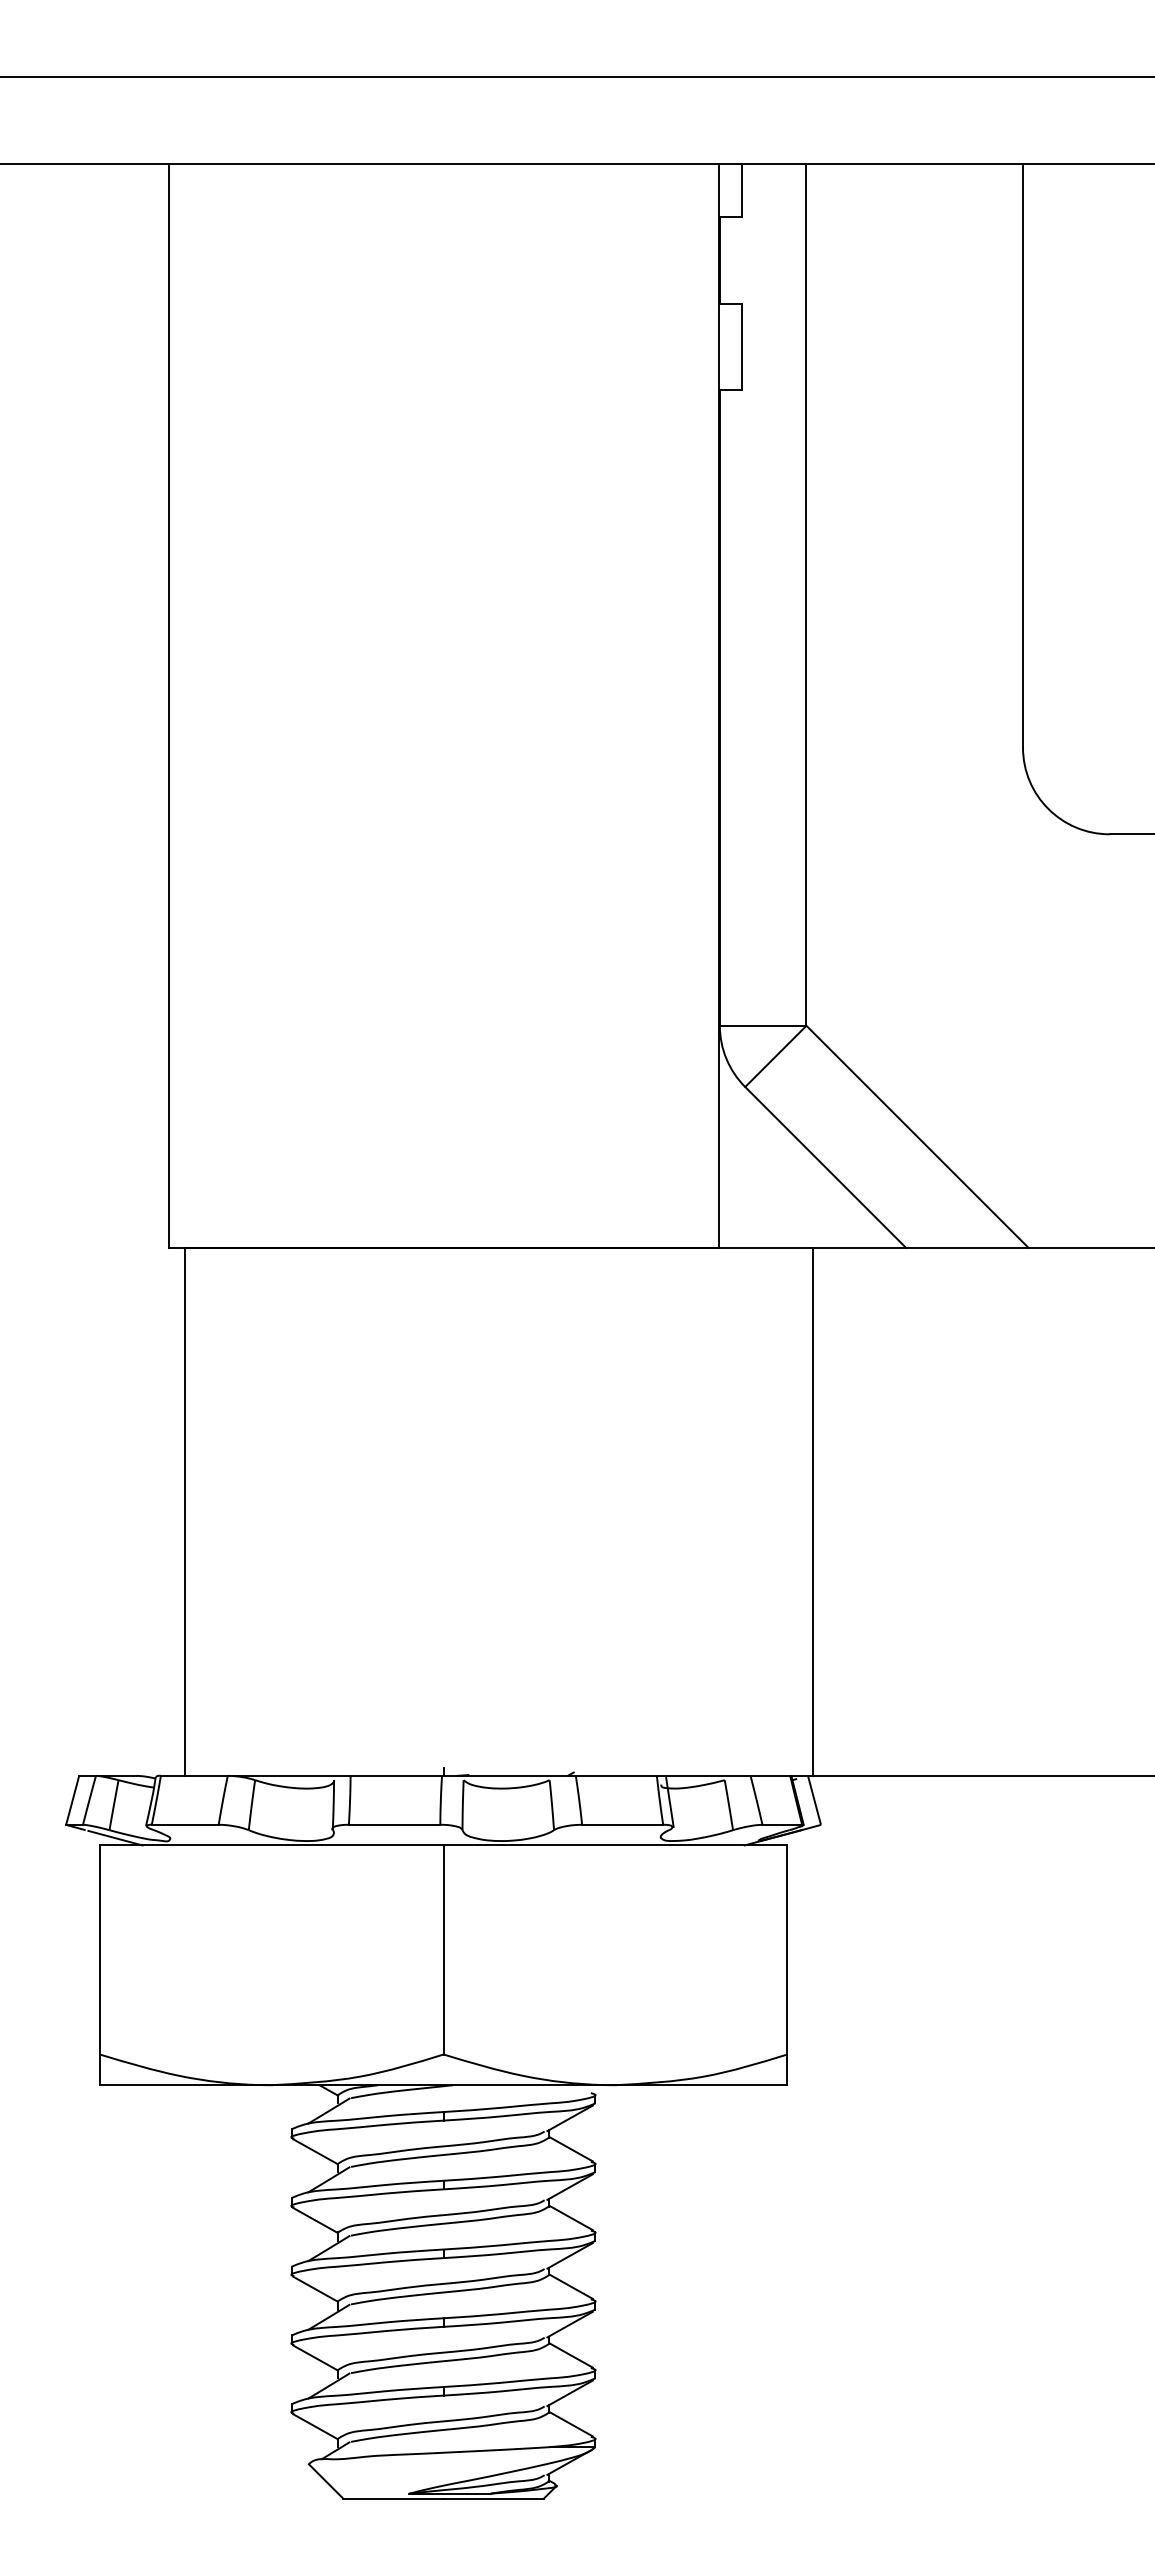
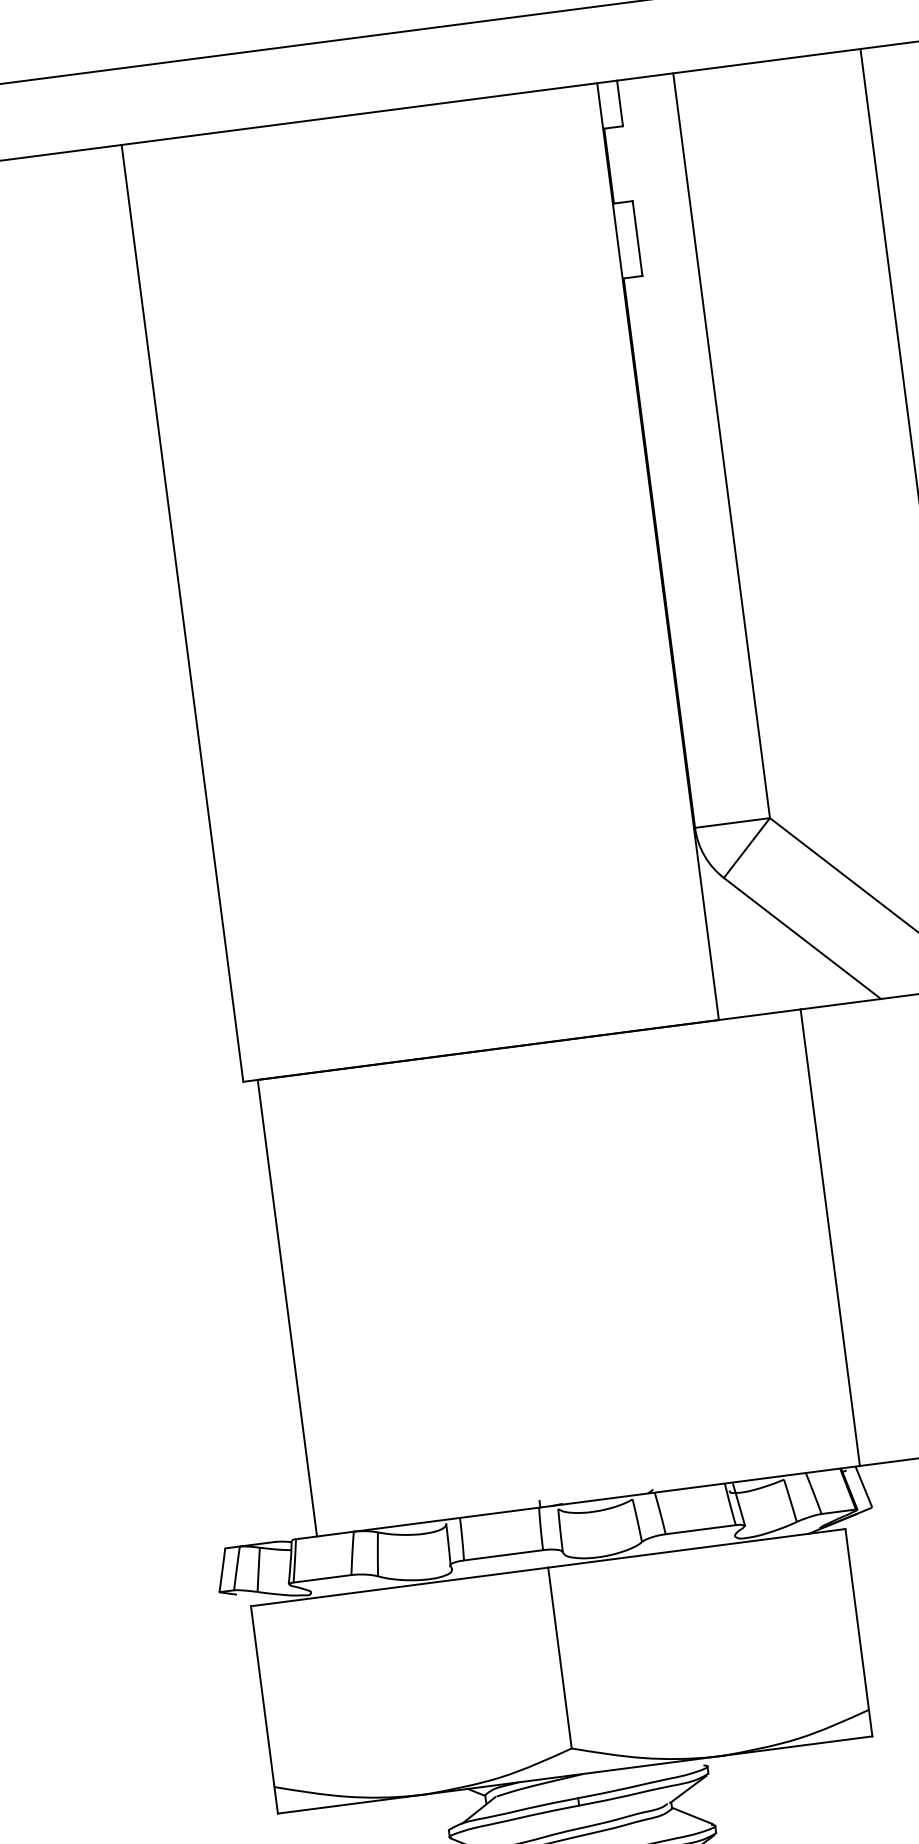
line: (115, 1837) -> (263, 1597), removed

